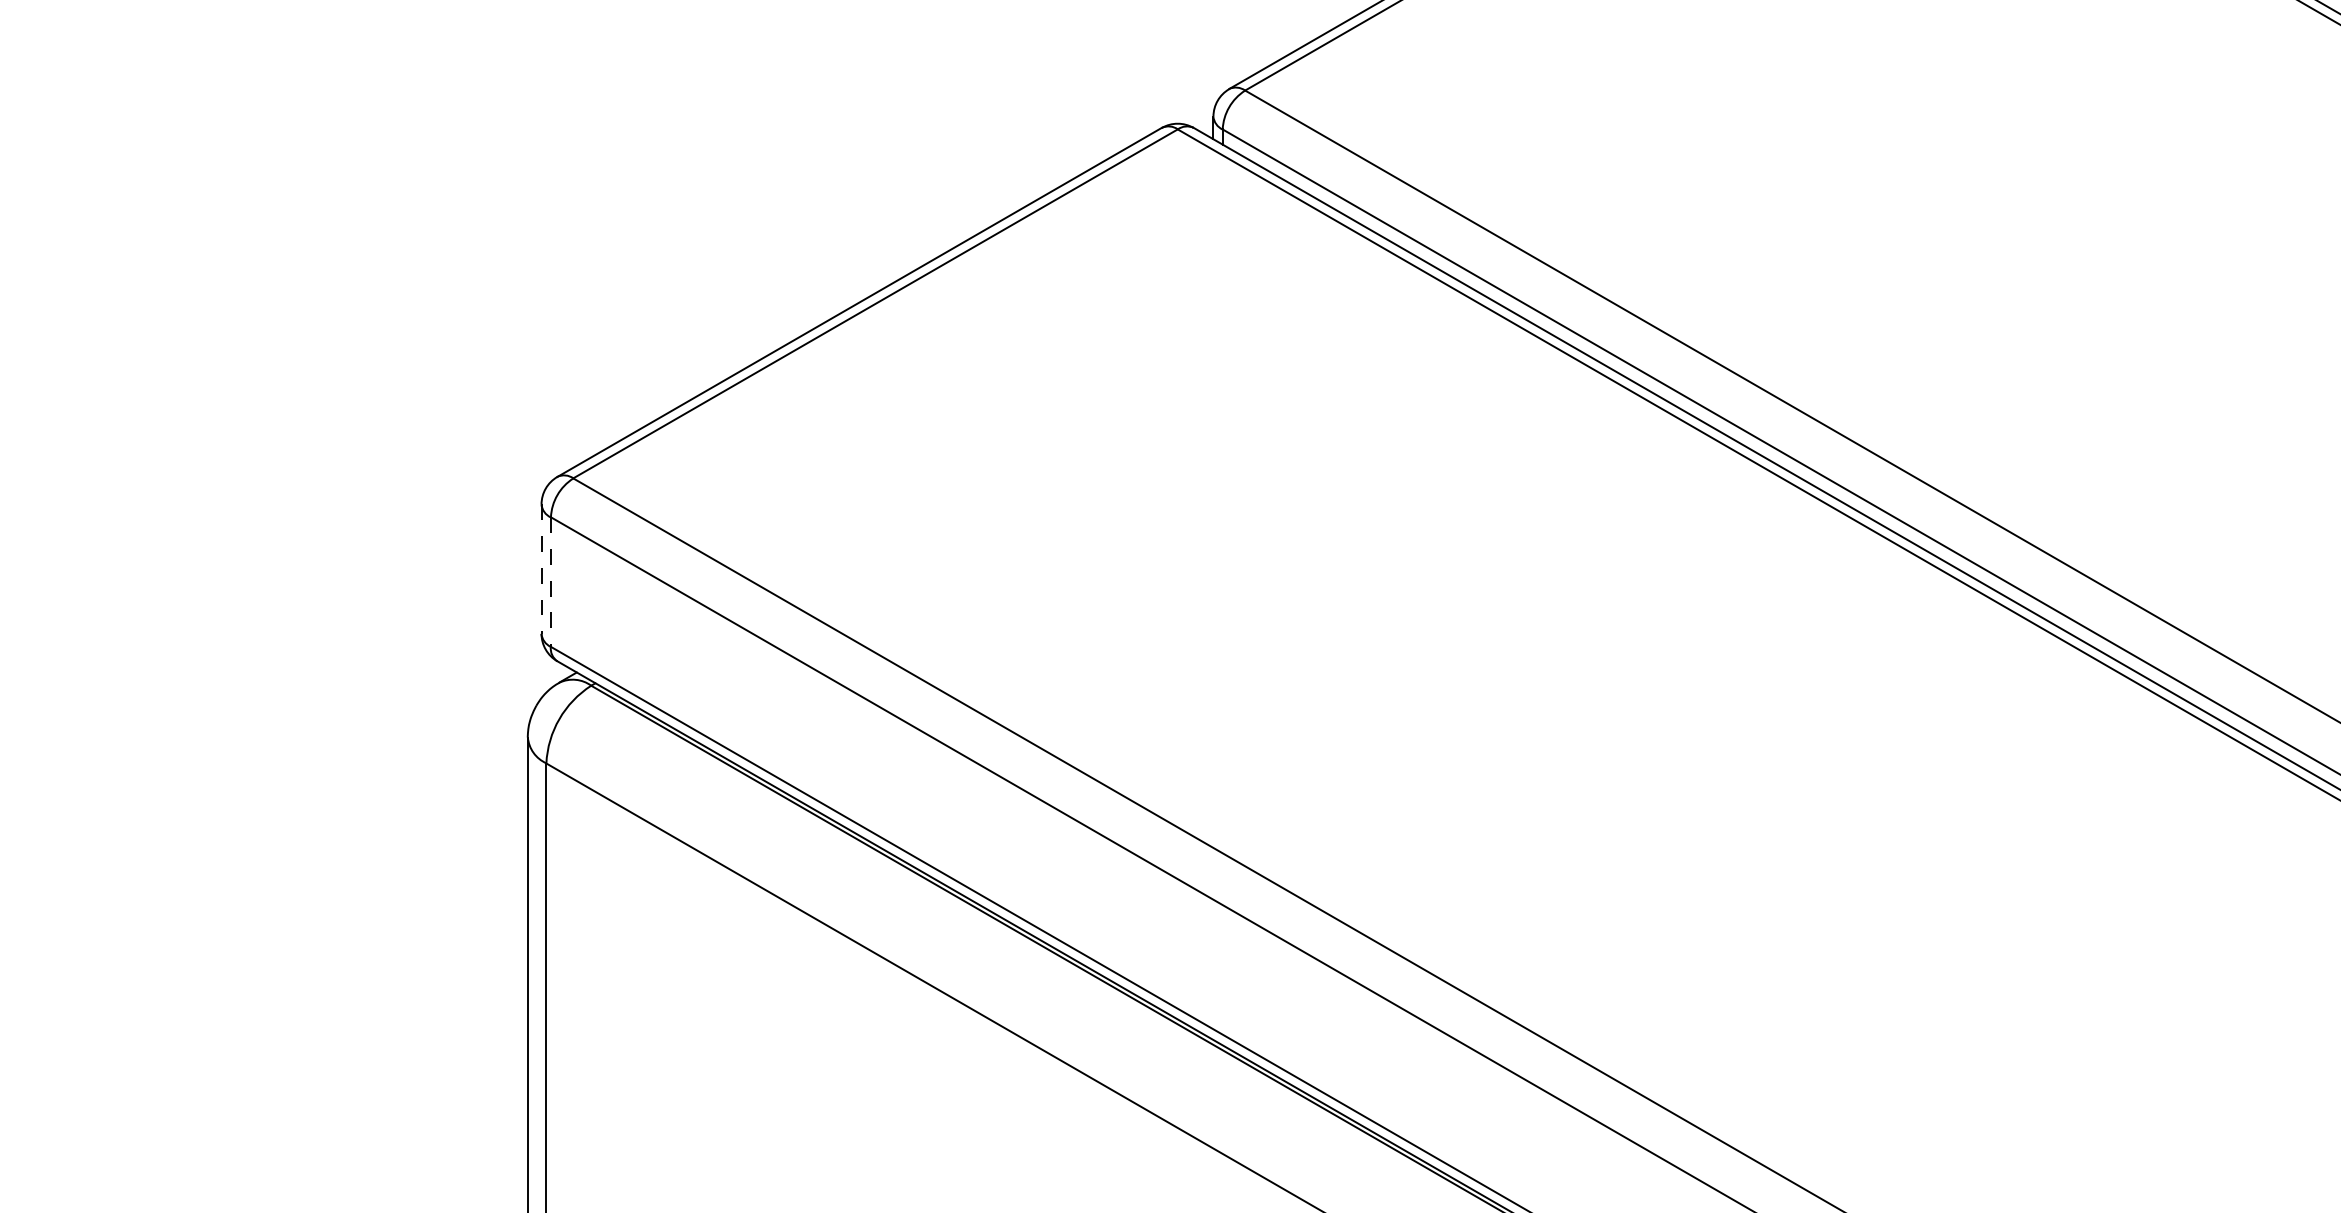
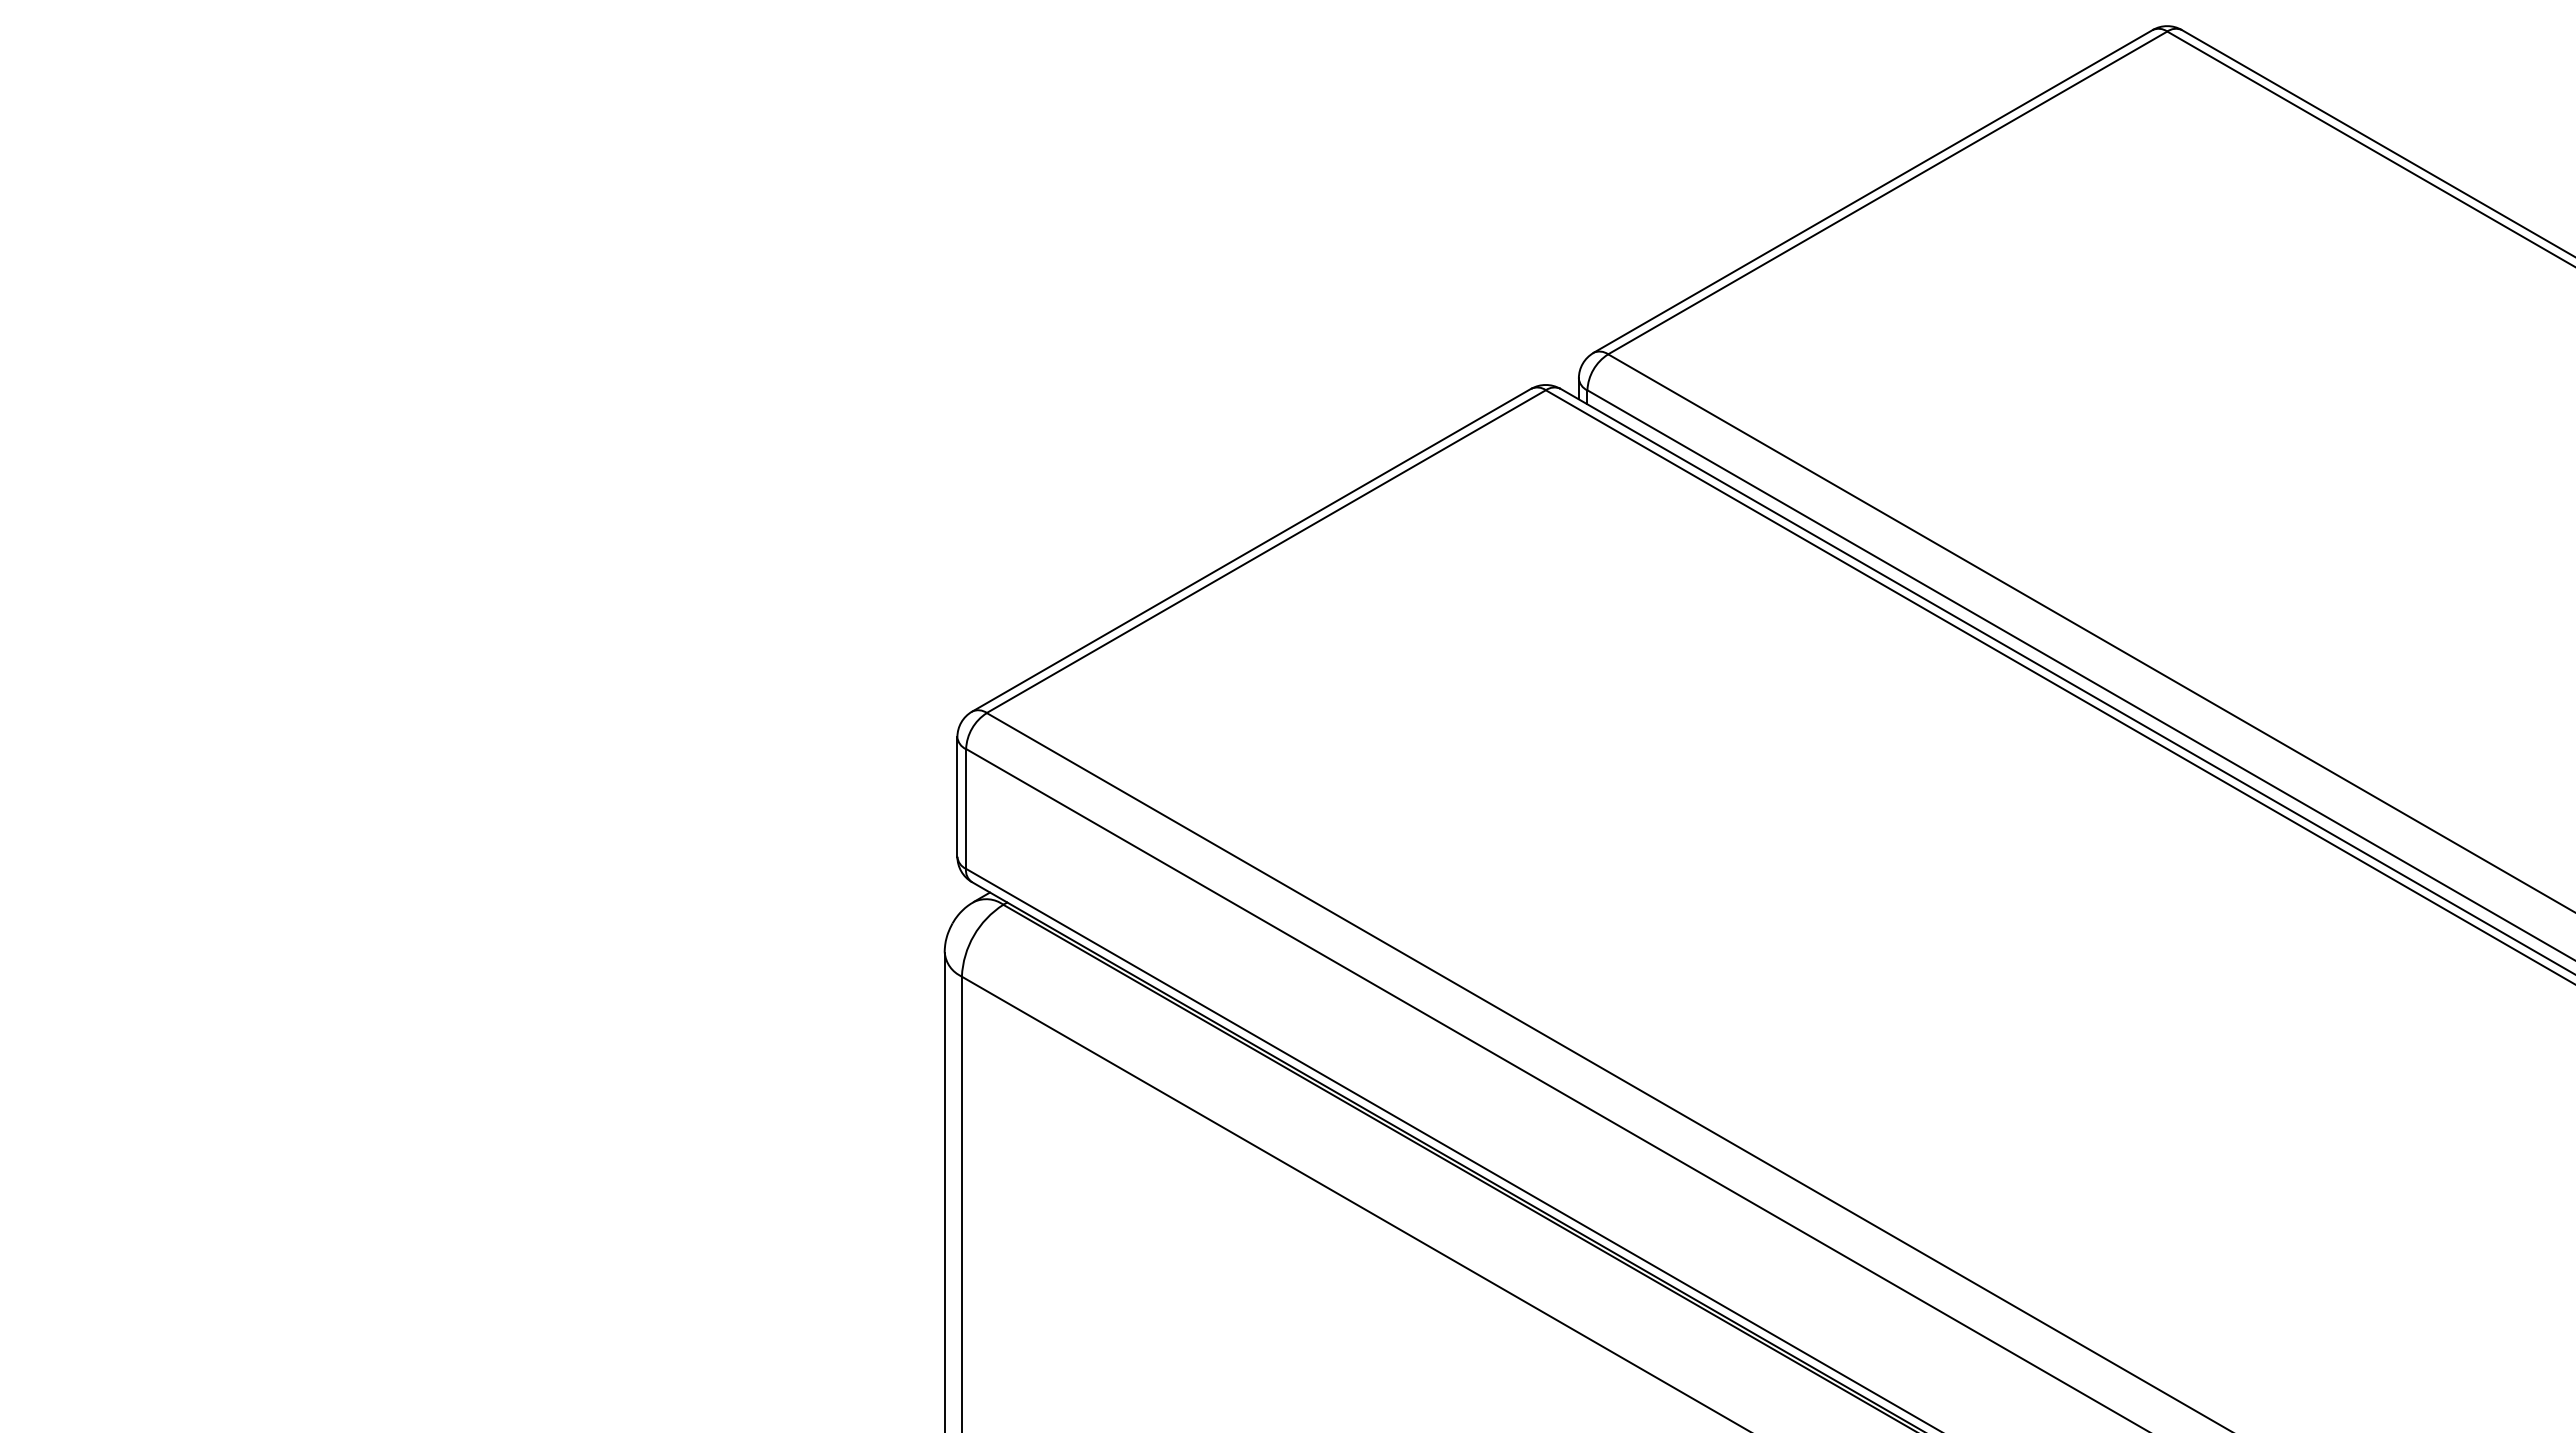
line: (541, 568) -> (957, 796), dashed -> solid
line: (551, 581) -> (966, 808), dashed -> solid

